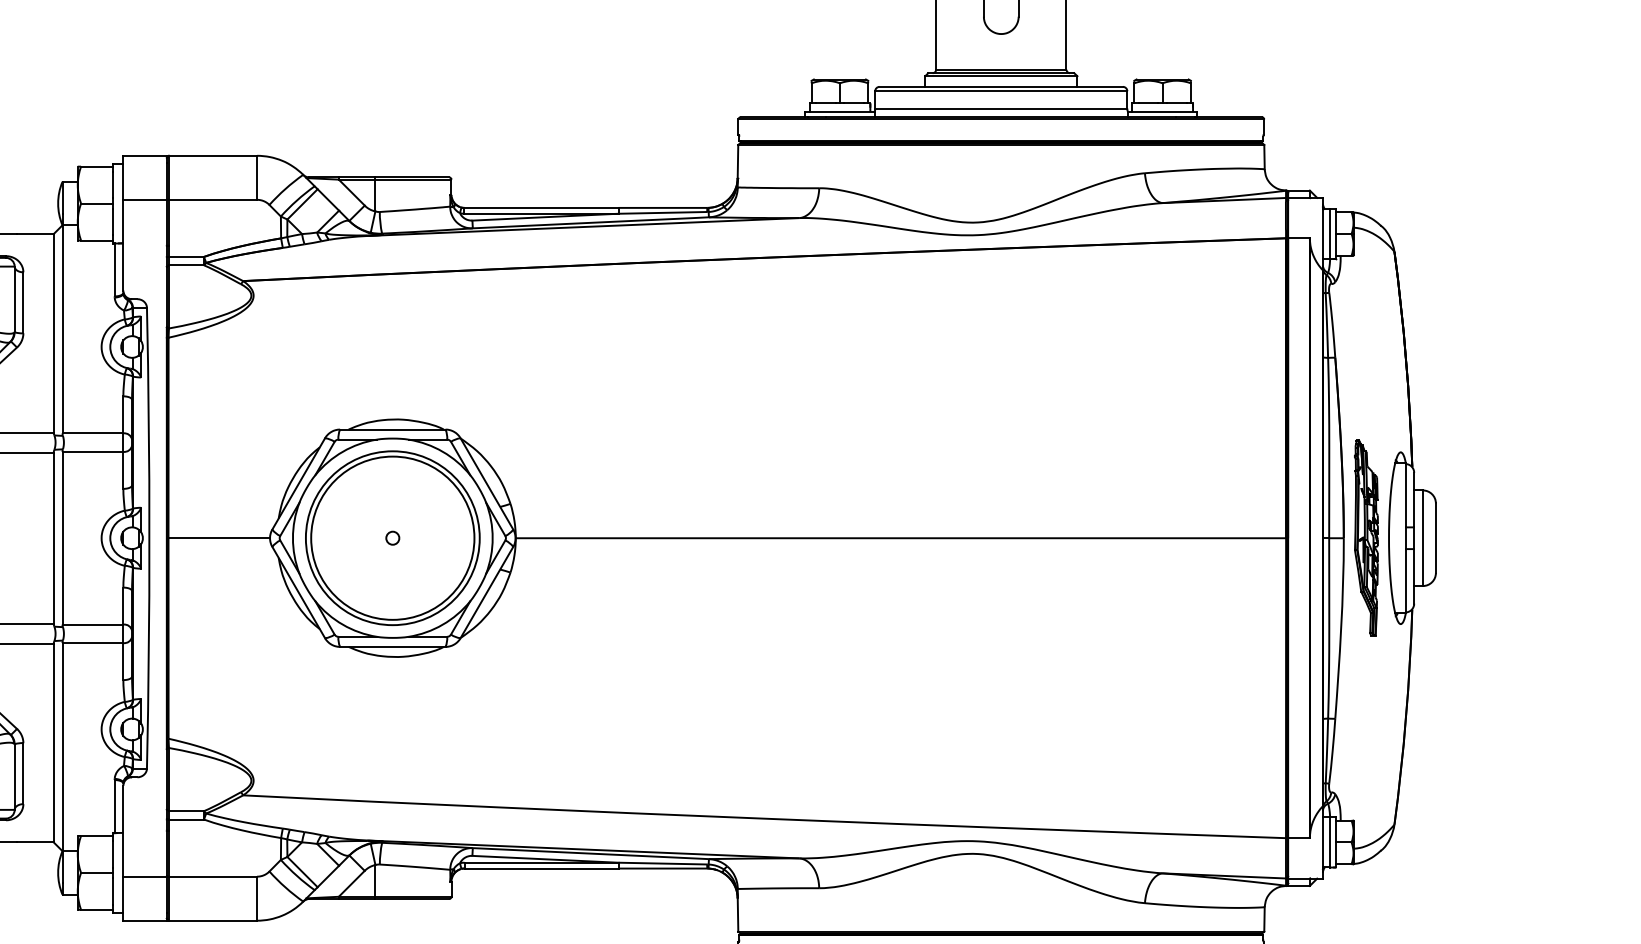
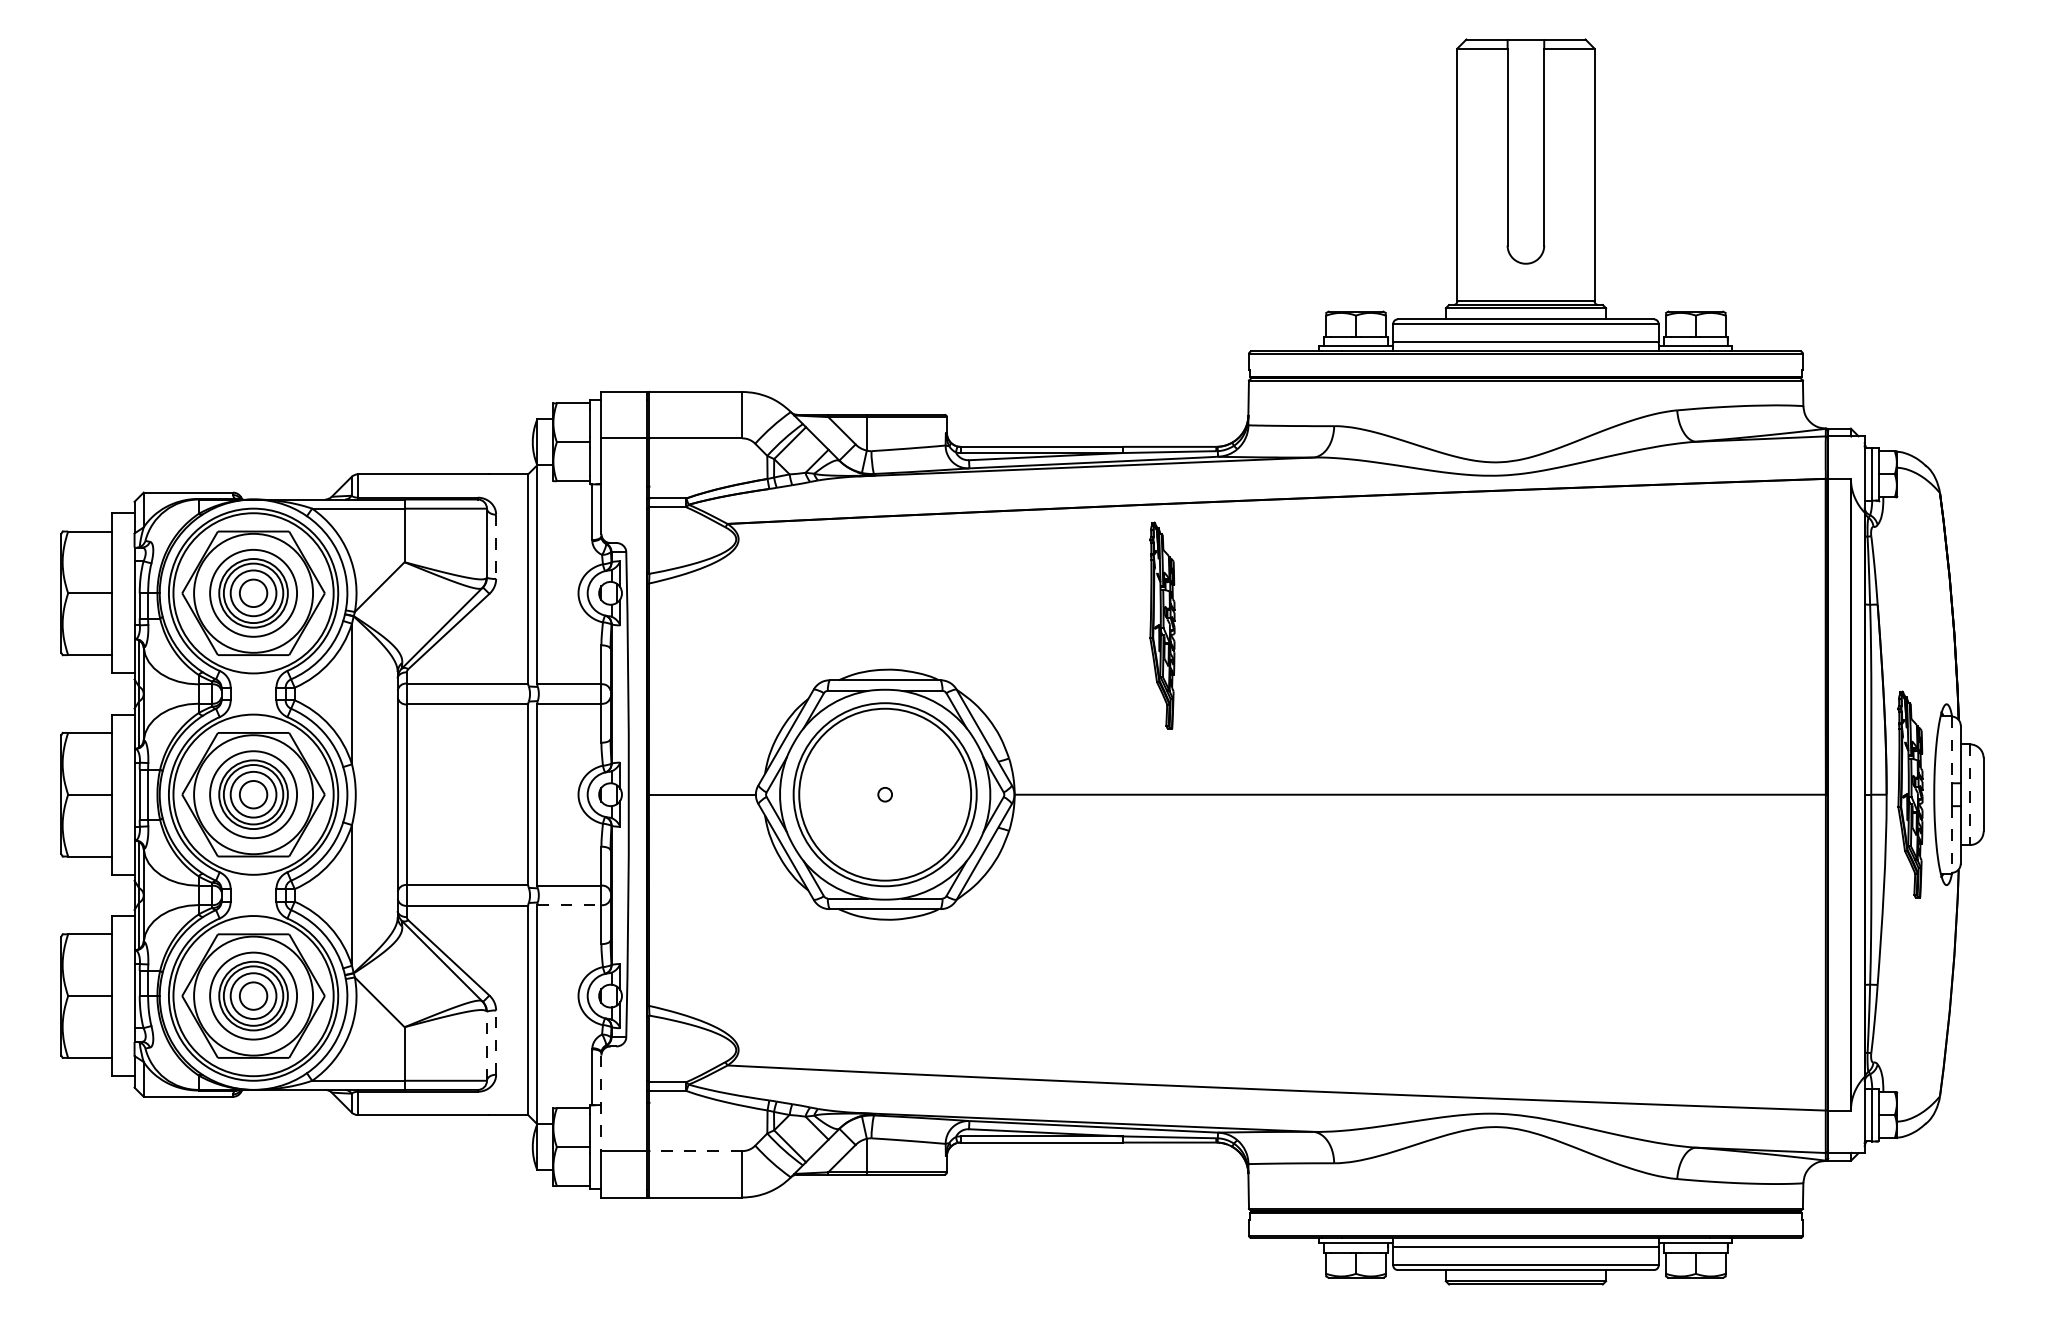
line: (23, 303) -> (496, 547), solid -> dashed
part: (656, 377) -> (1162, 625), added
line: (1405, 496) -> (1951, 750), solid -> dashed
line: (1422, 538) -> (1969, 795), solid -> dashed
line: (1405, 581) -> (1951, 840), solid -> dashed
line: (93, 643) -> (569, 905), solid -> dashed
line: (23, 773) -> (496, 1042), solid -> dashed
line: (15, 777) -> (487, 1046), solid -> dashed
line: (123, 831) -> (601, 1103), solid -> dashed
line: (212, 877) -> (695, 1151), solid -> dashed

